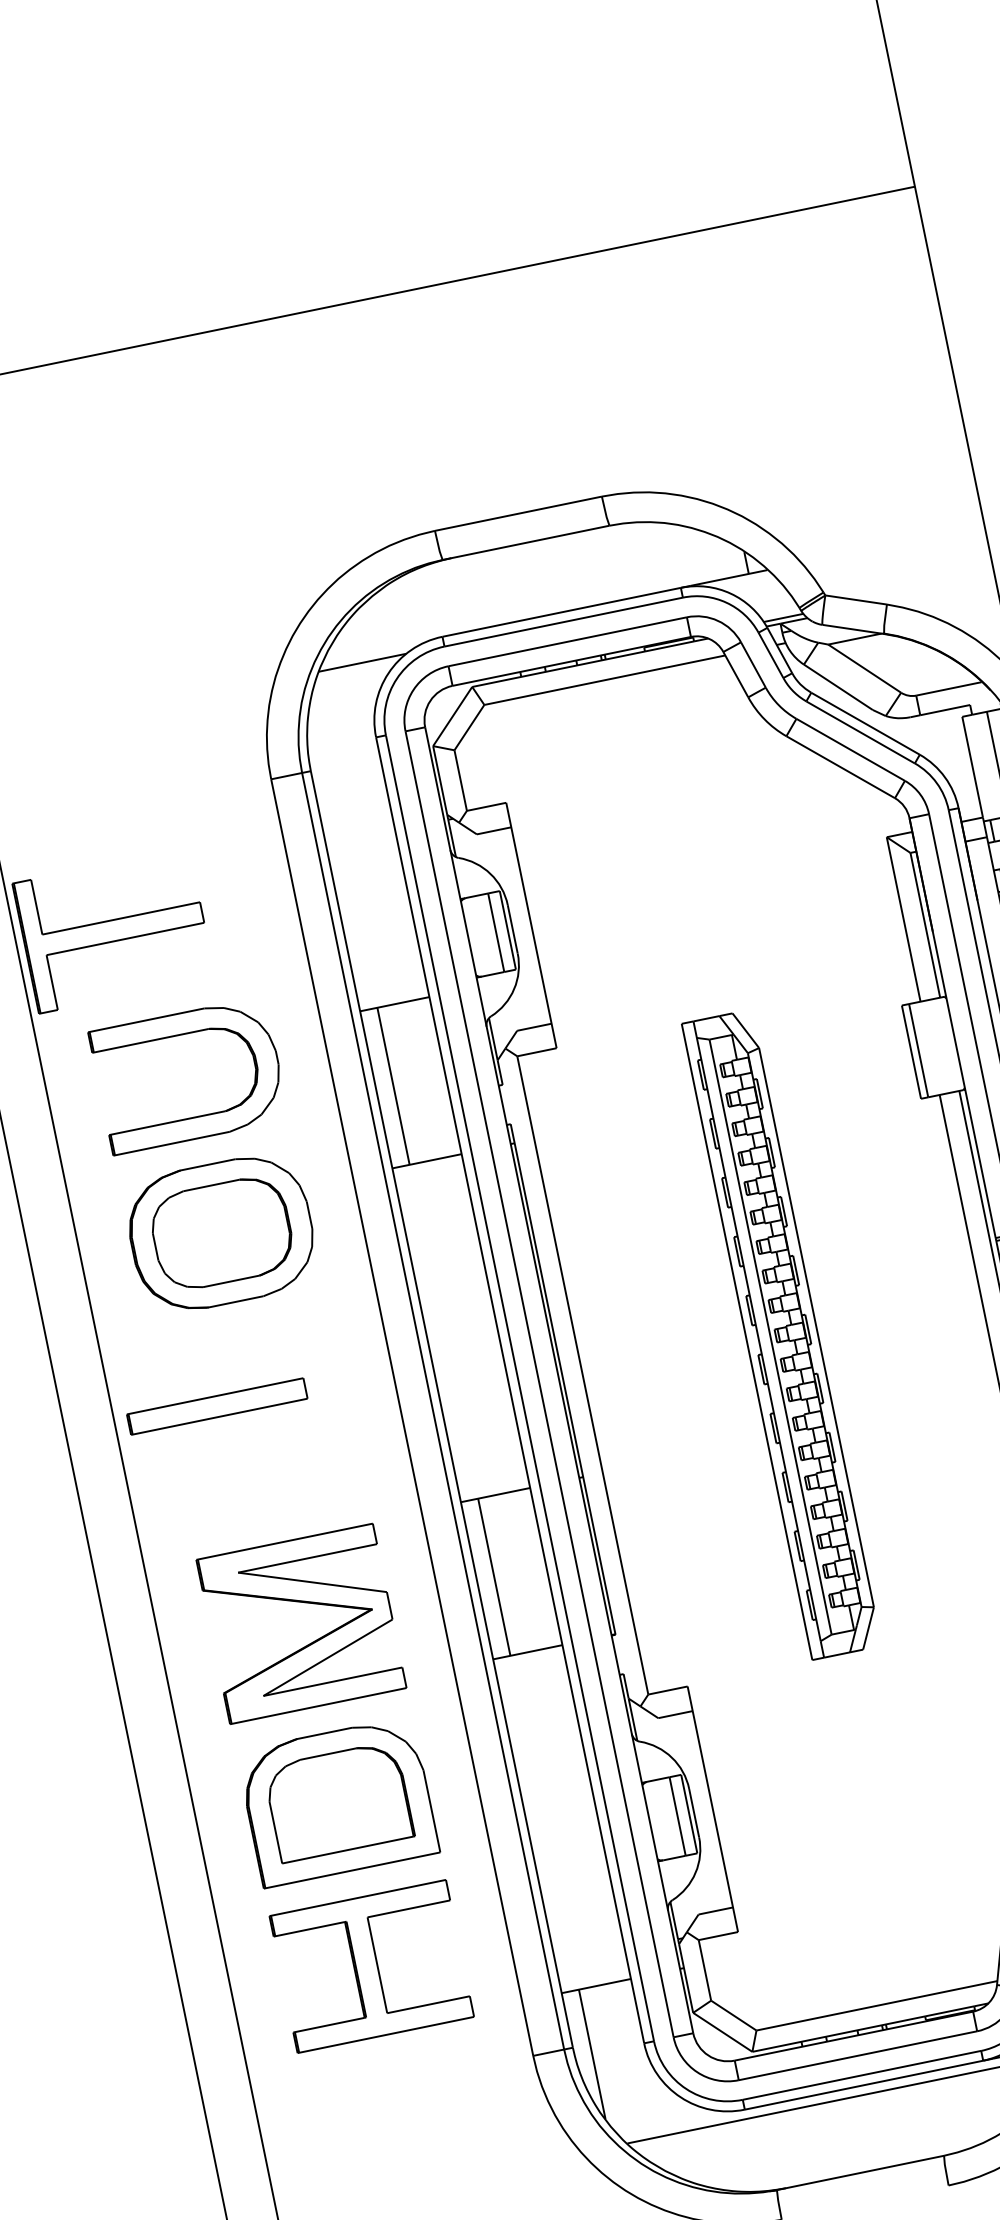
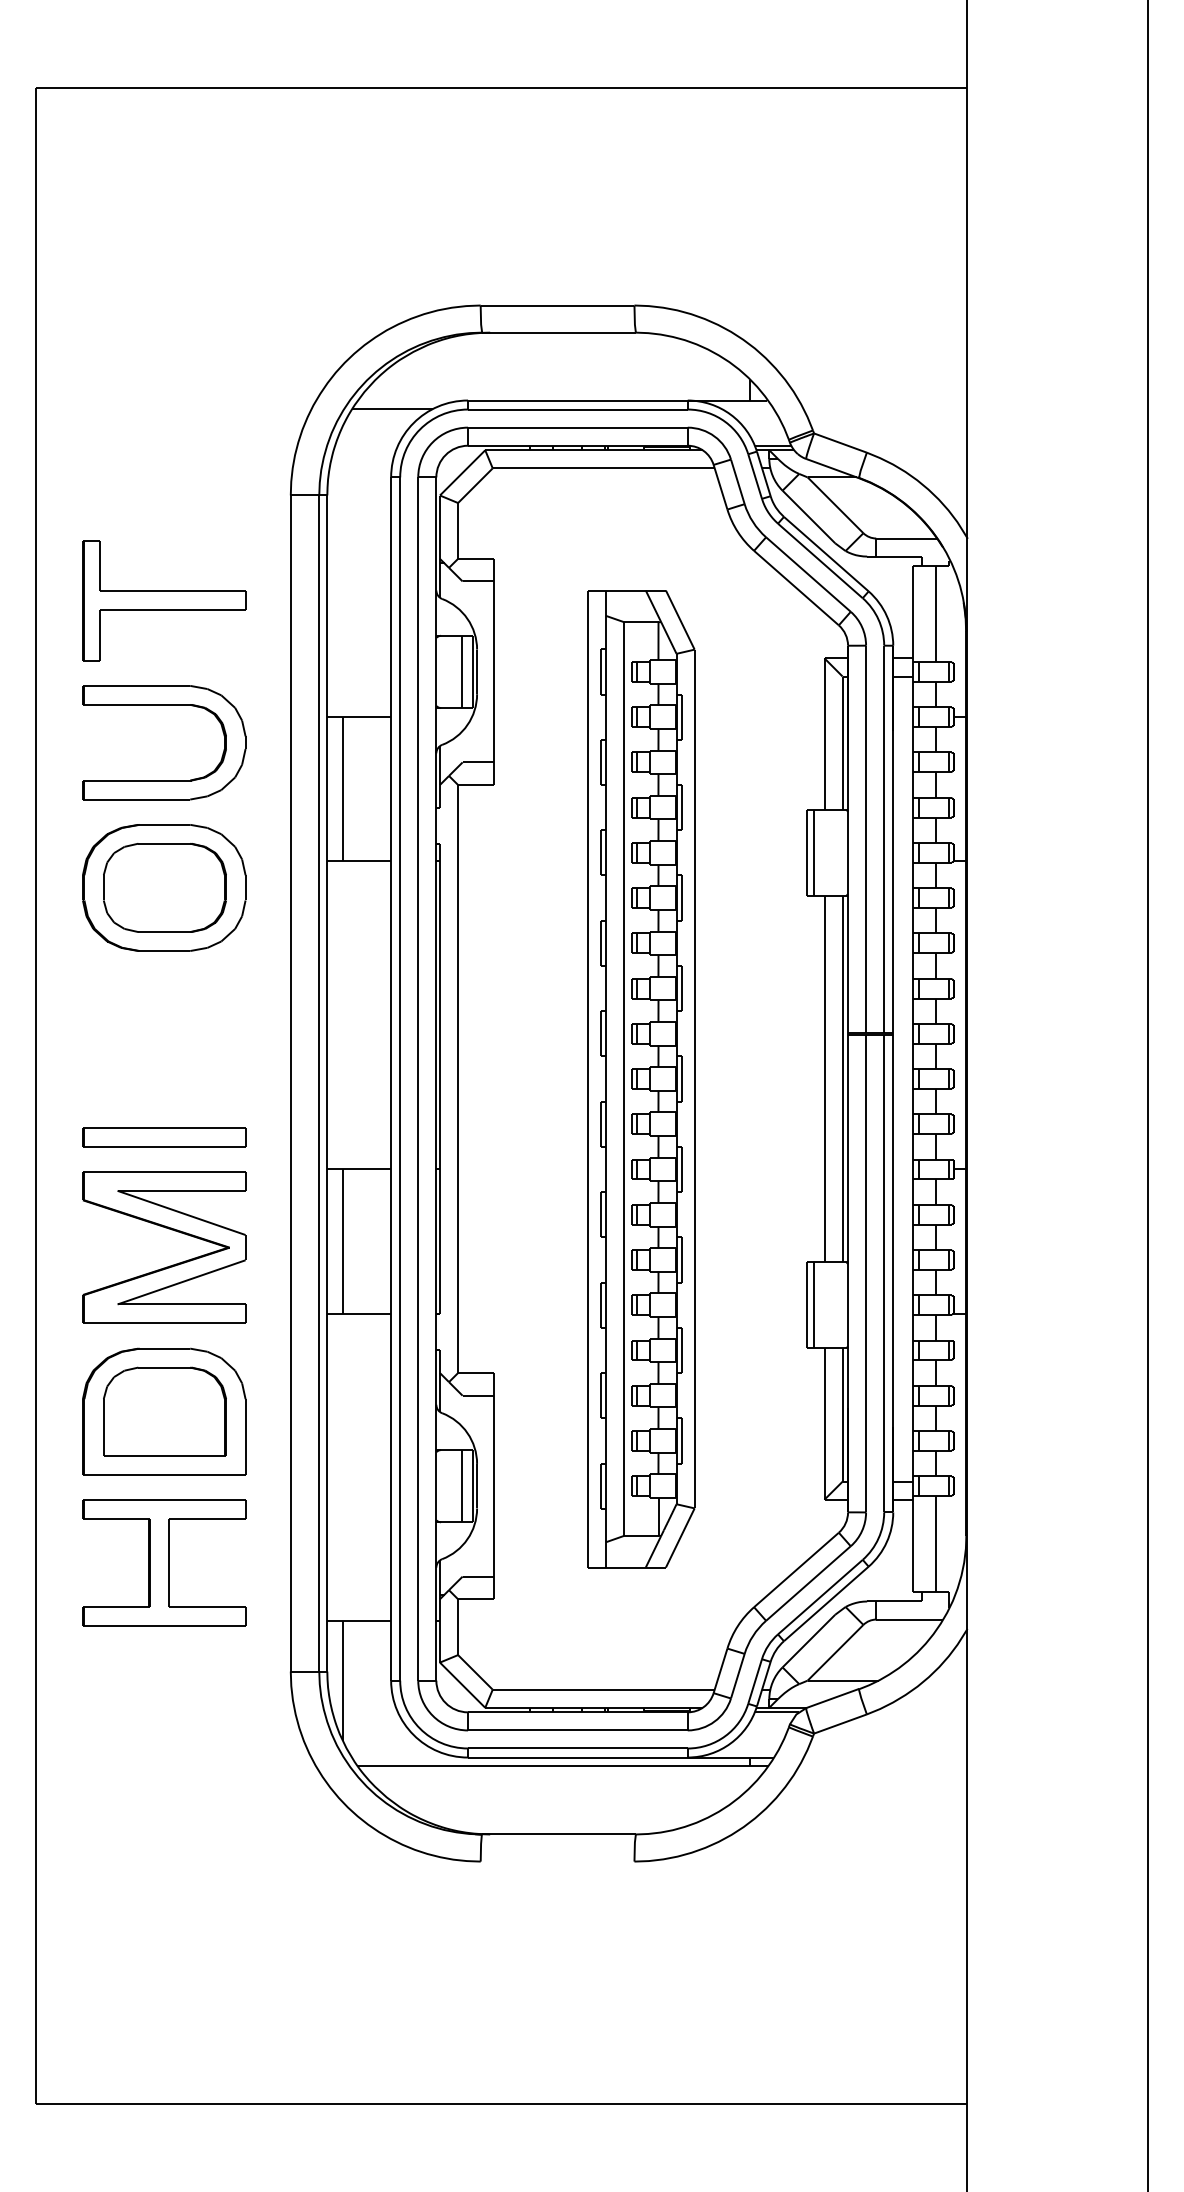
part: (114, 930) -> (164, 600), moved
part: (781, 1335) -> (641, 1079), size x1.67
part: (217, 1406) -> (164, 1137), moved

